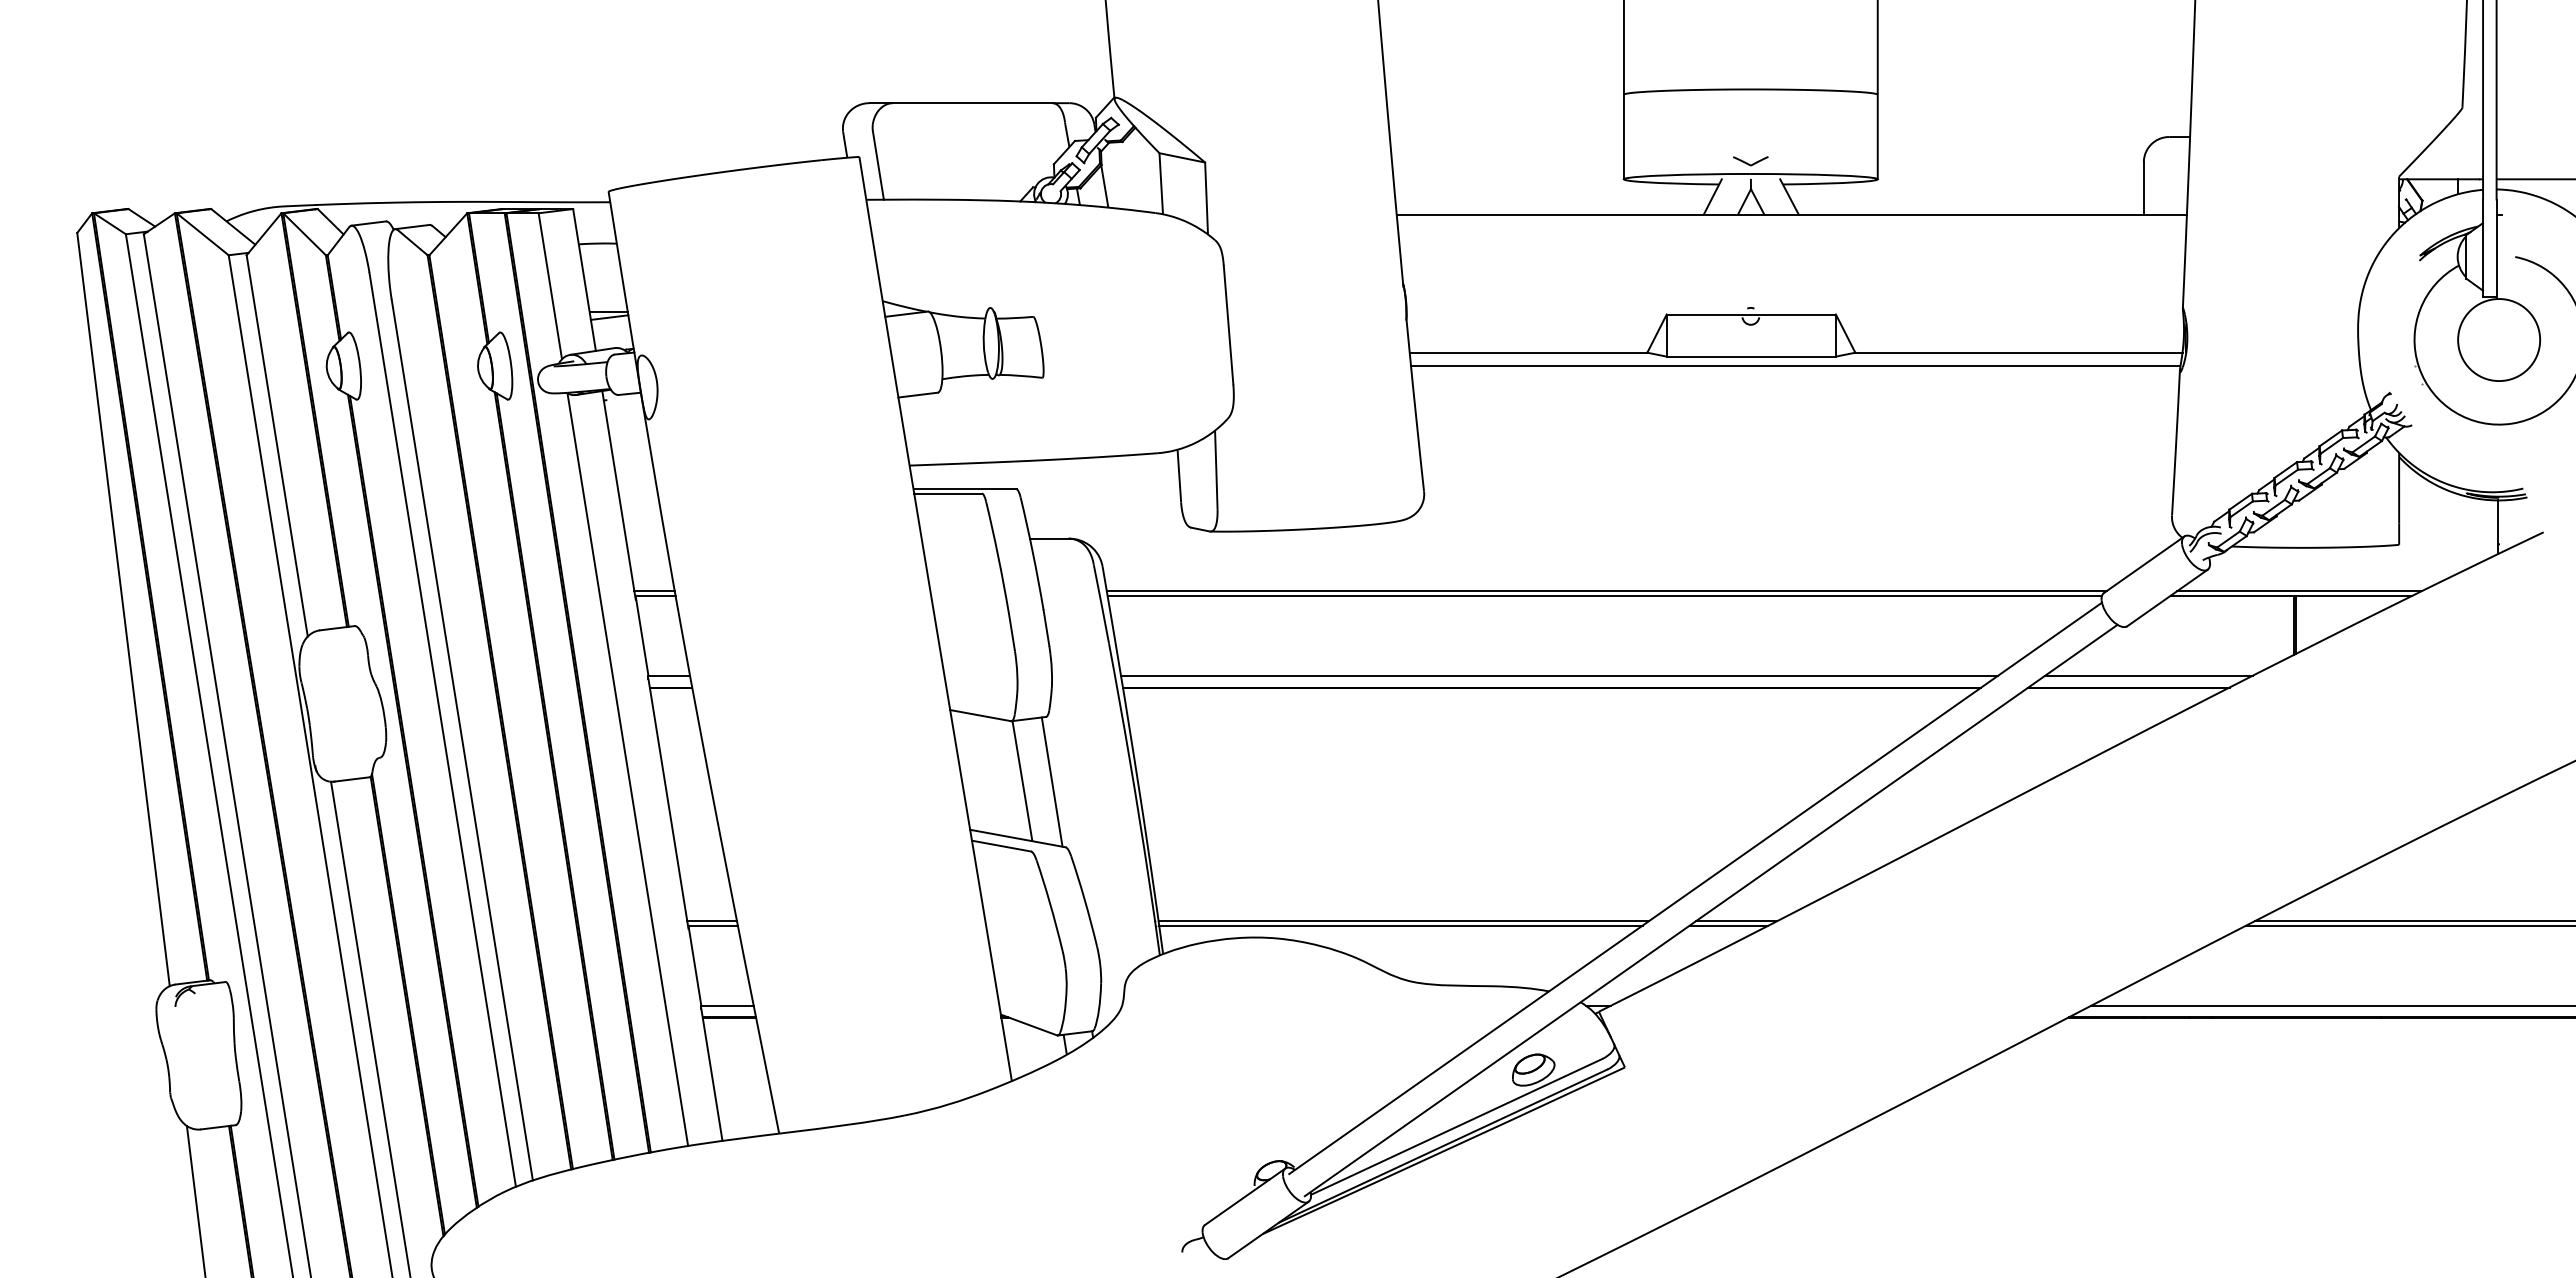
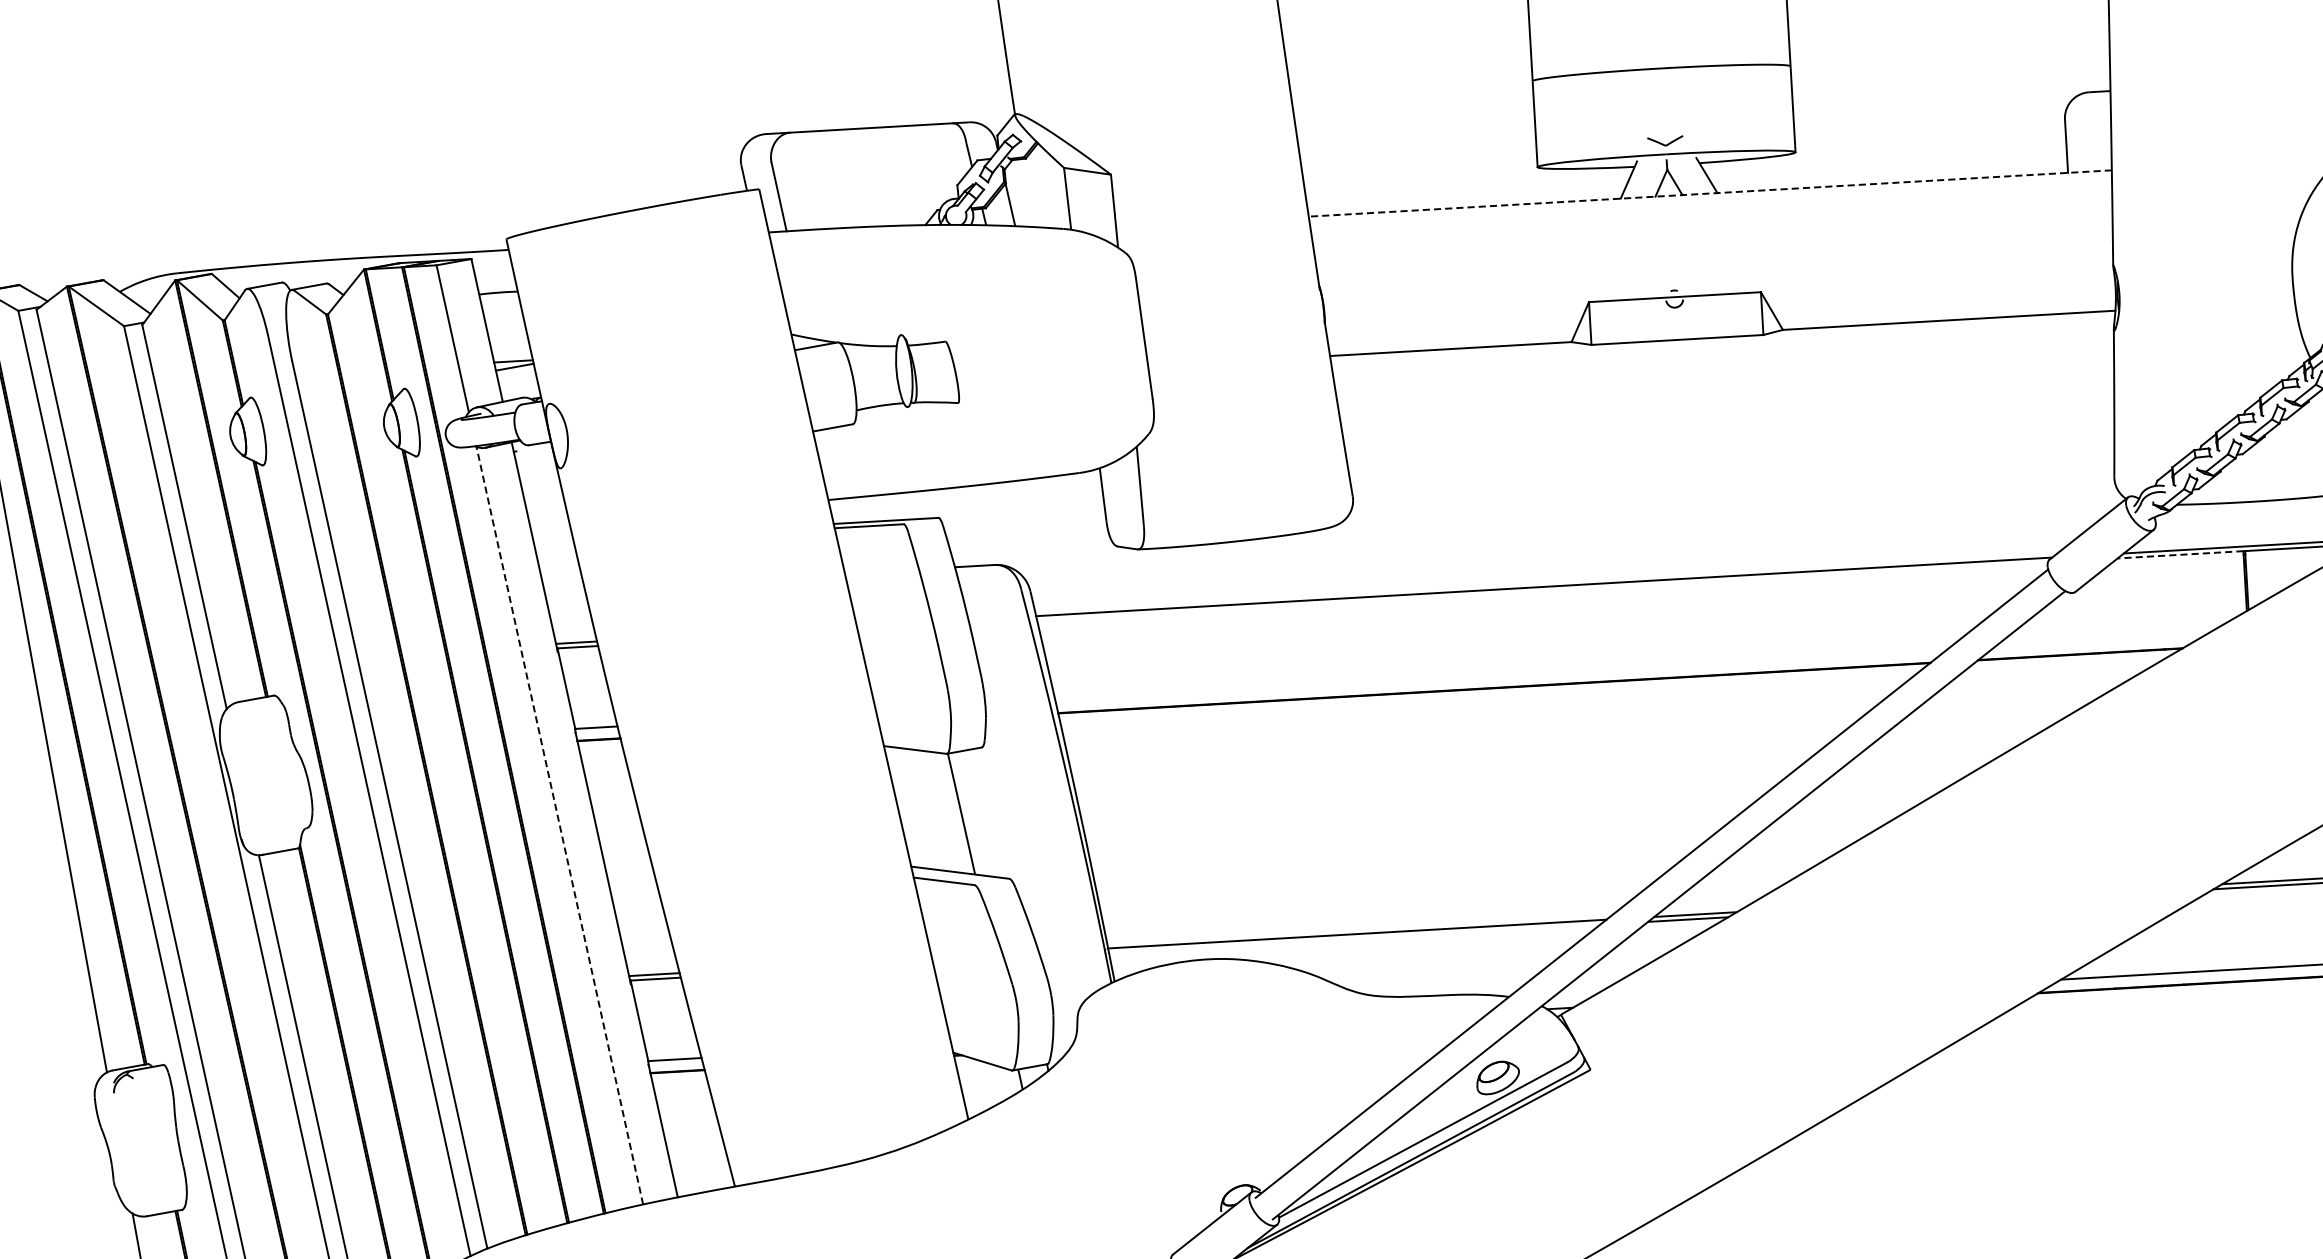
line: (1791, 214) -> (1709, 193), solid -> dashed
line: (1795, 366) -> (1722, 347), removed
line: (1604, 595) -> (1542, 591), removed
line: (2232, 595) -> (2180, 554), solid -> dashed
line: (1559, 675) -> (1501, 675), removed
line: (2148, 675) -> (2099, 640), removed
line: (627, 769) -> (559, 825), solid -> dashed
line: (1051, 781) -> (991, 812), removed
line: (1400, 925) -> (1354, 938), removed

